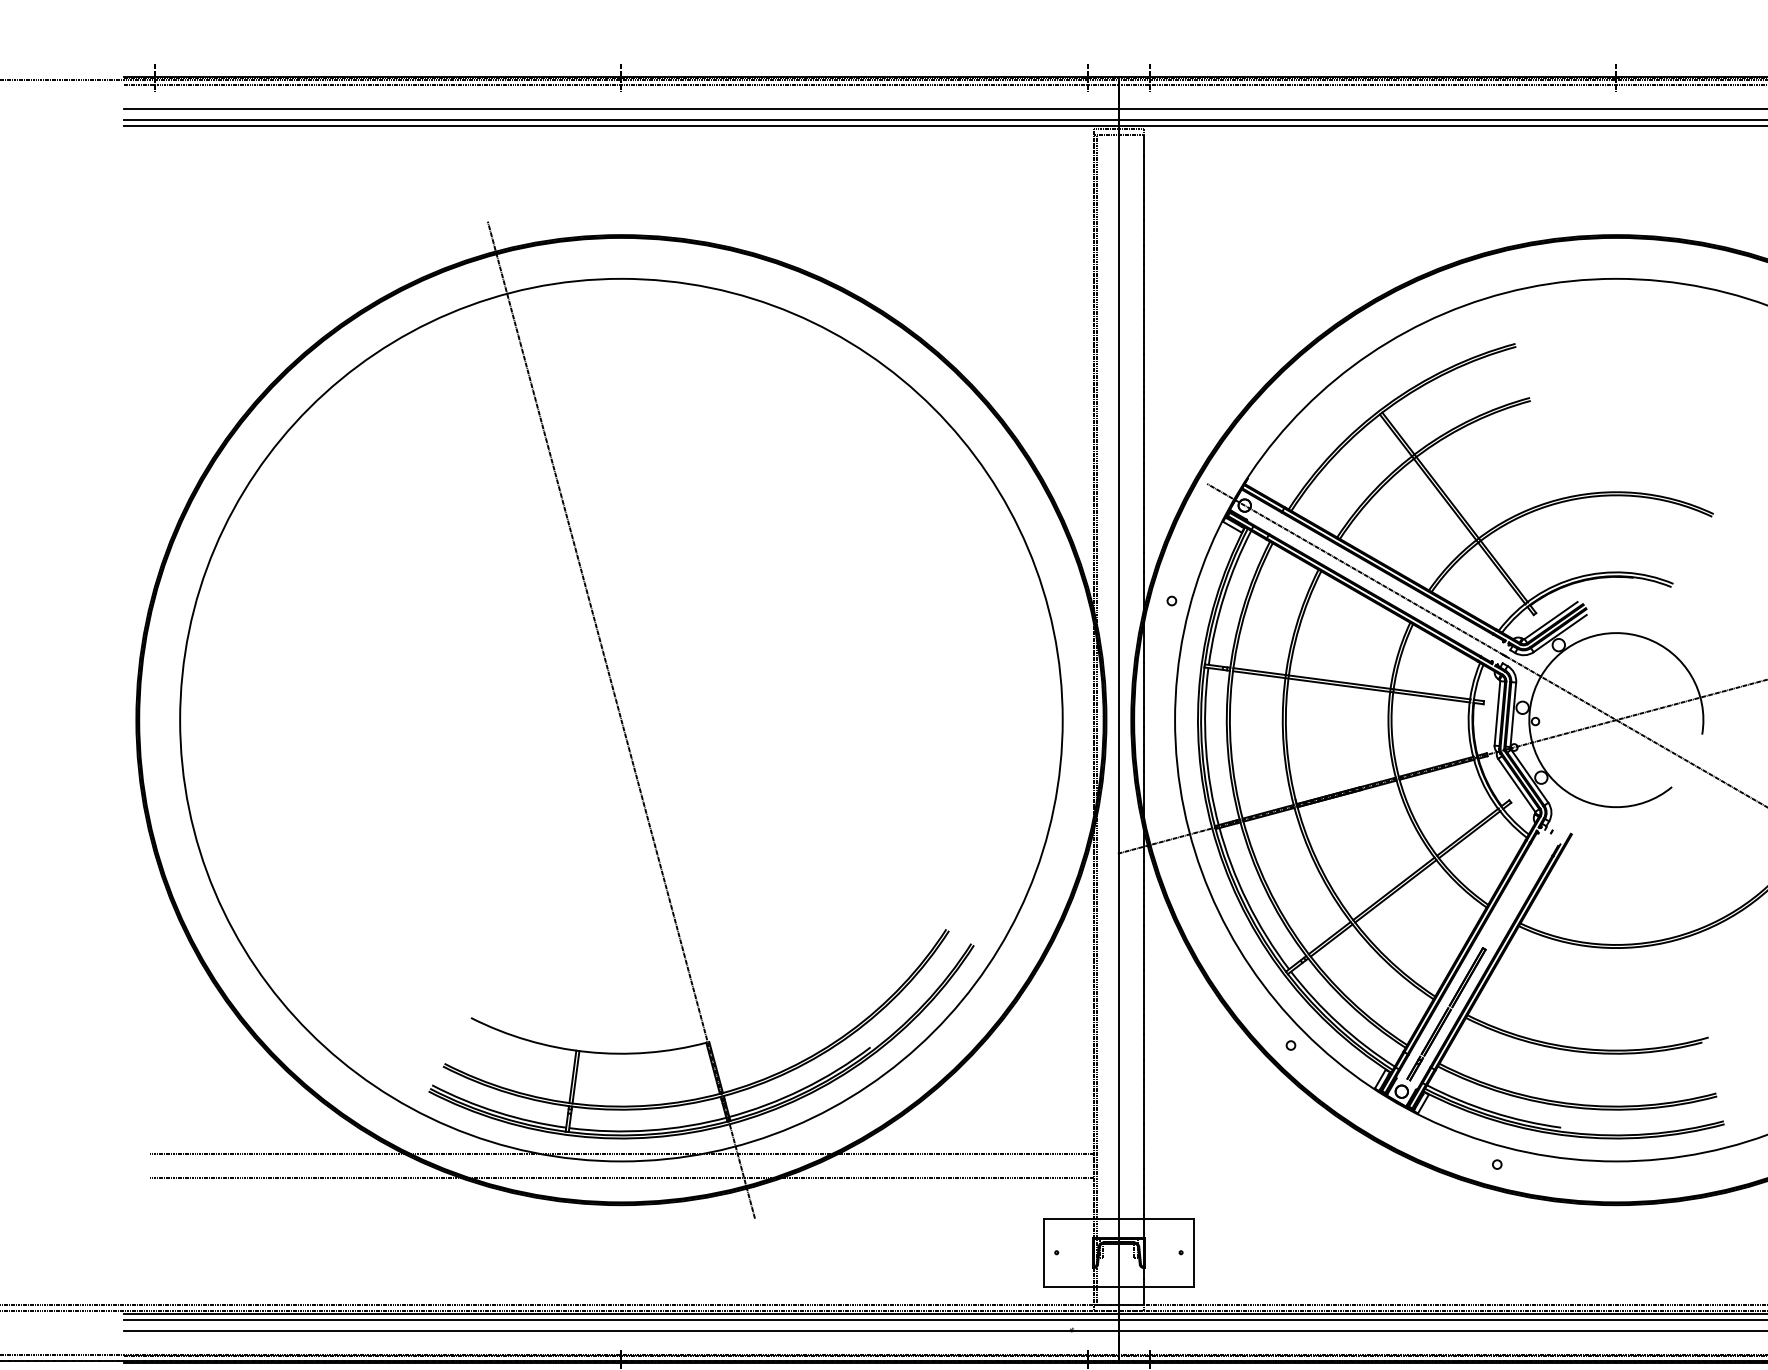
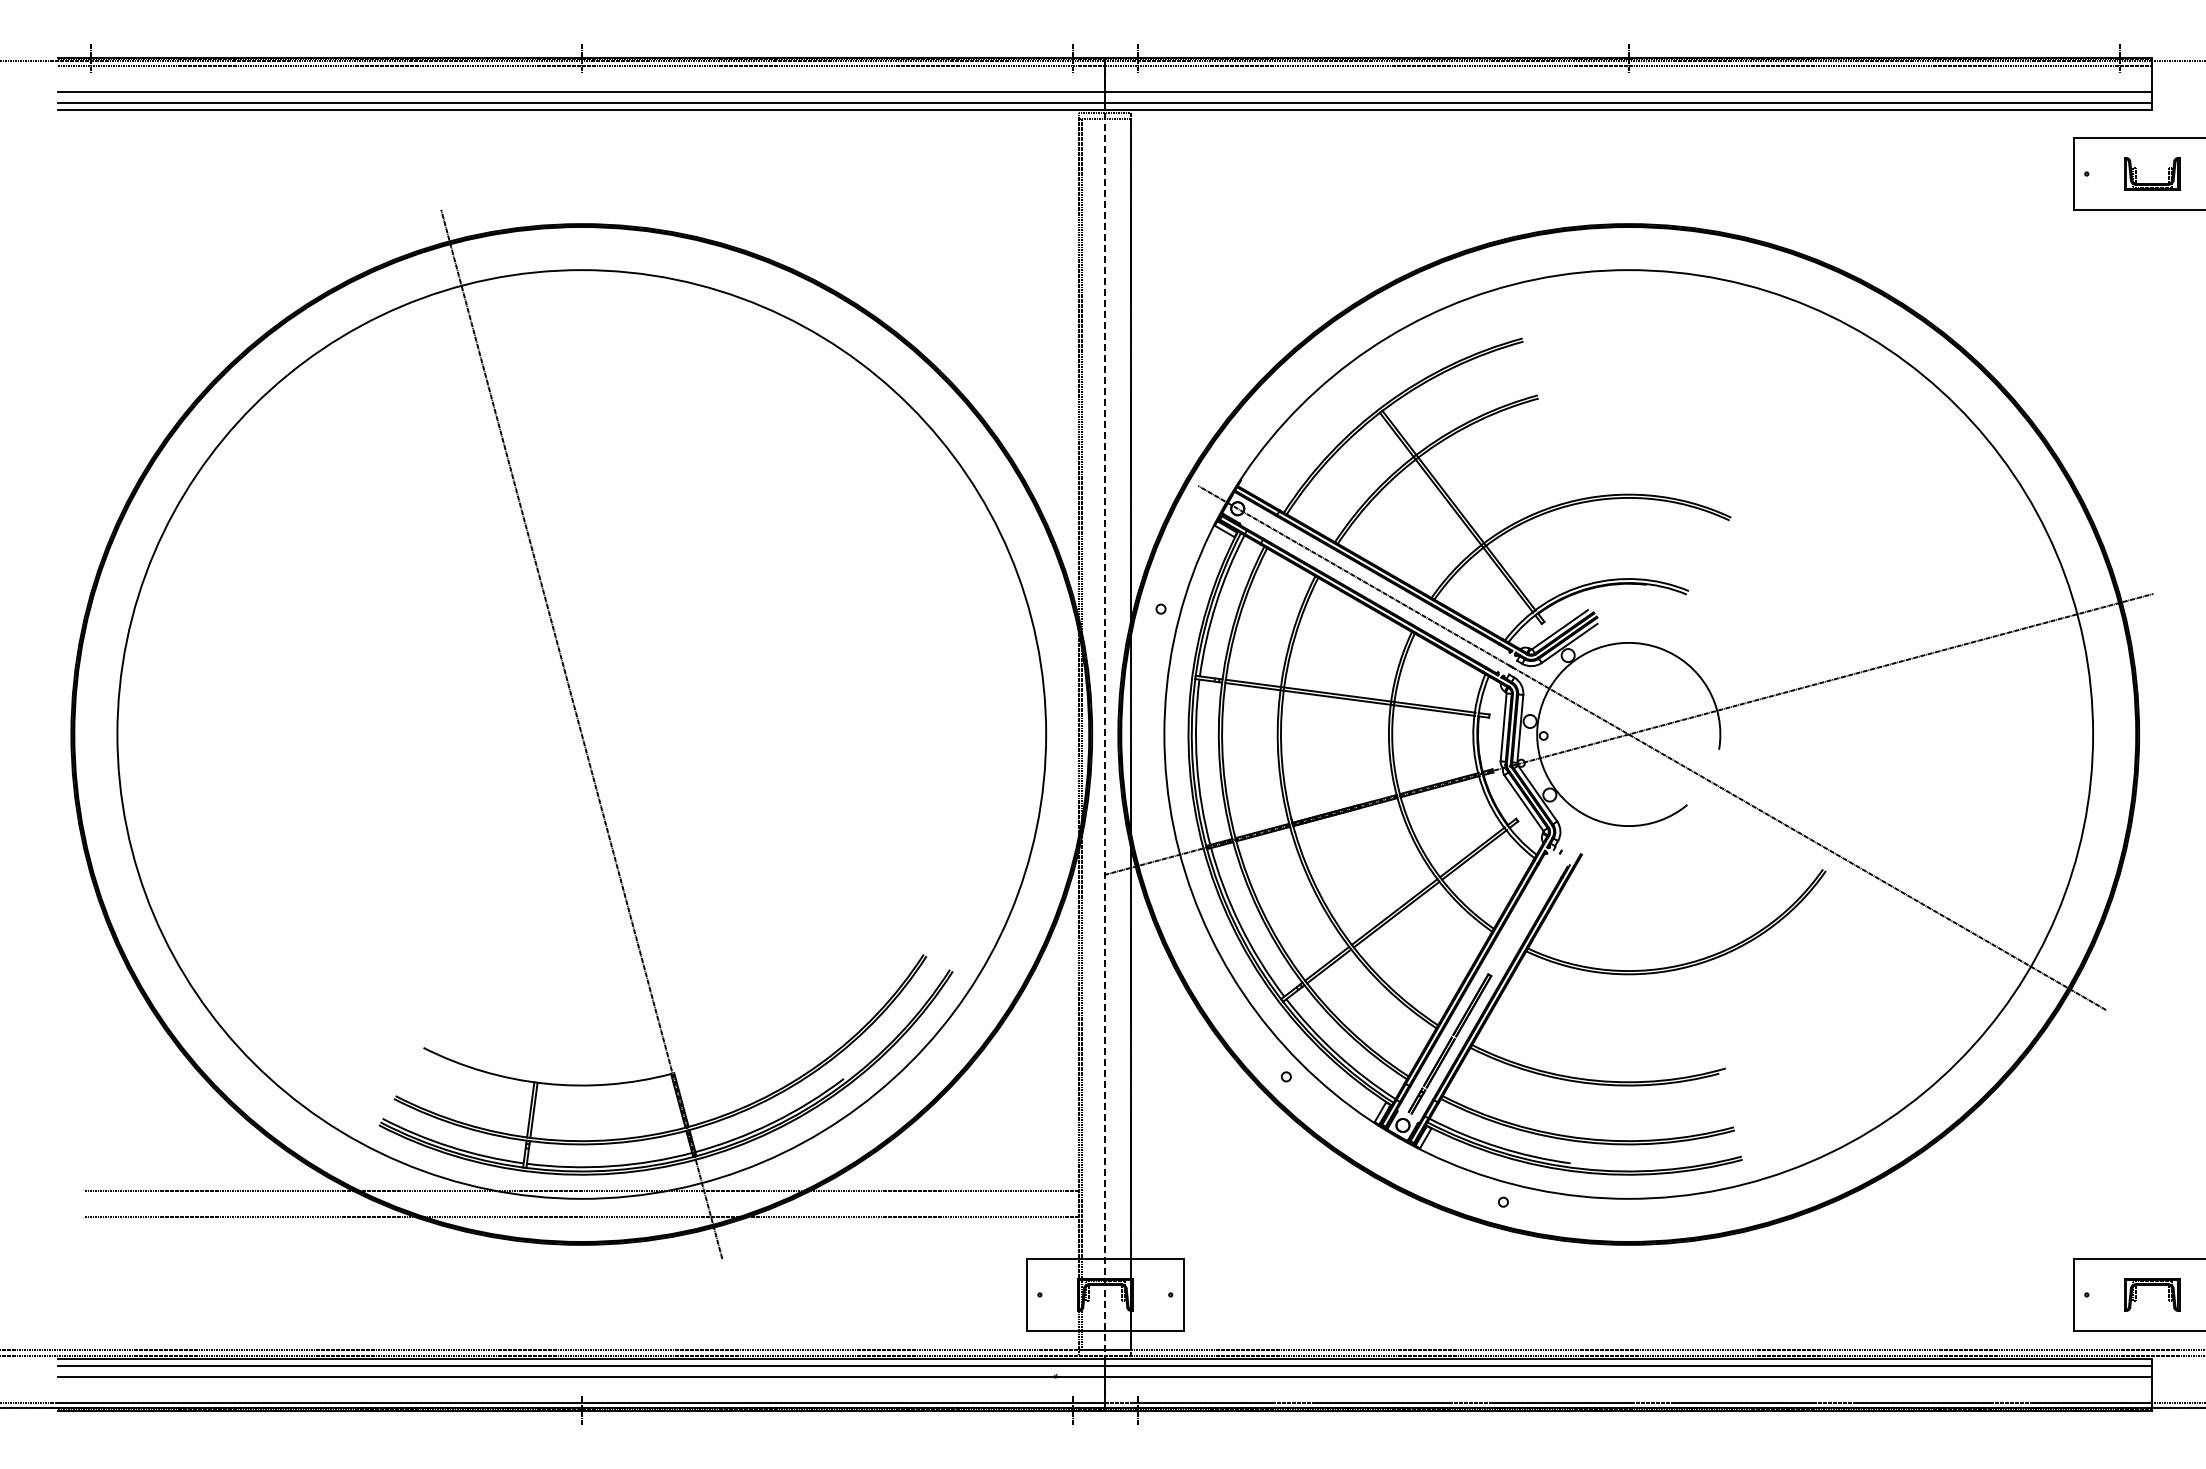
line: (1119, 721) -> (1105, 735), solid -> dashed

